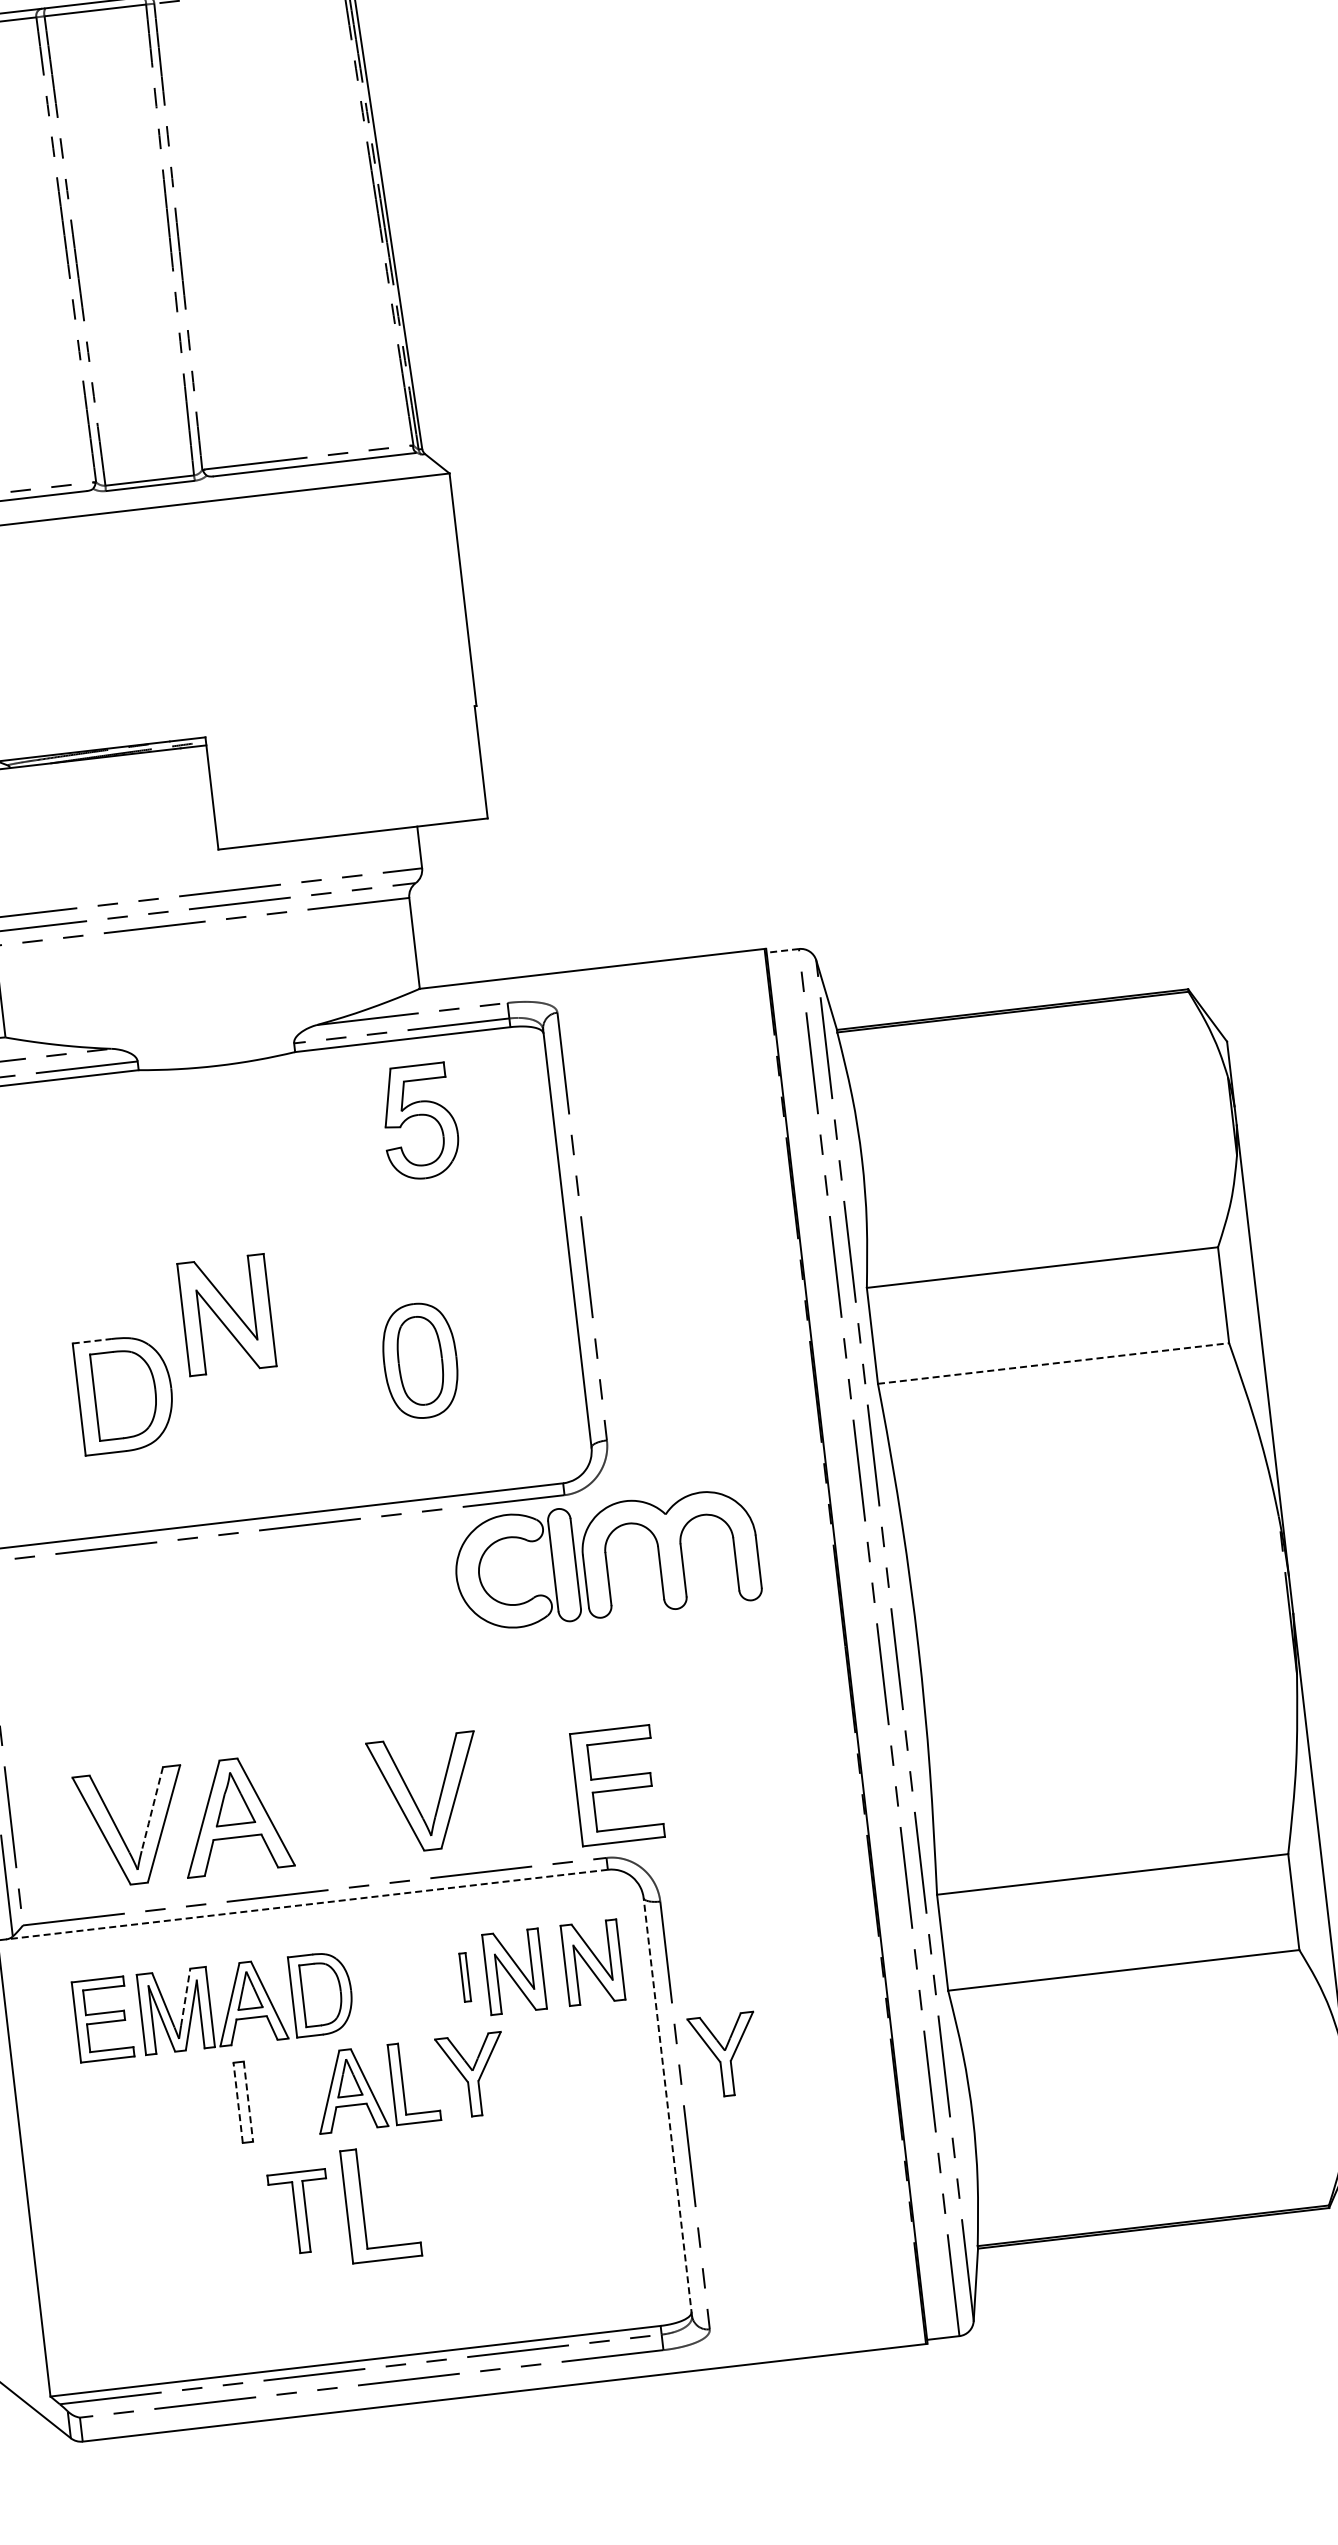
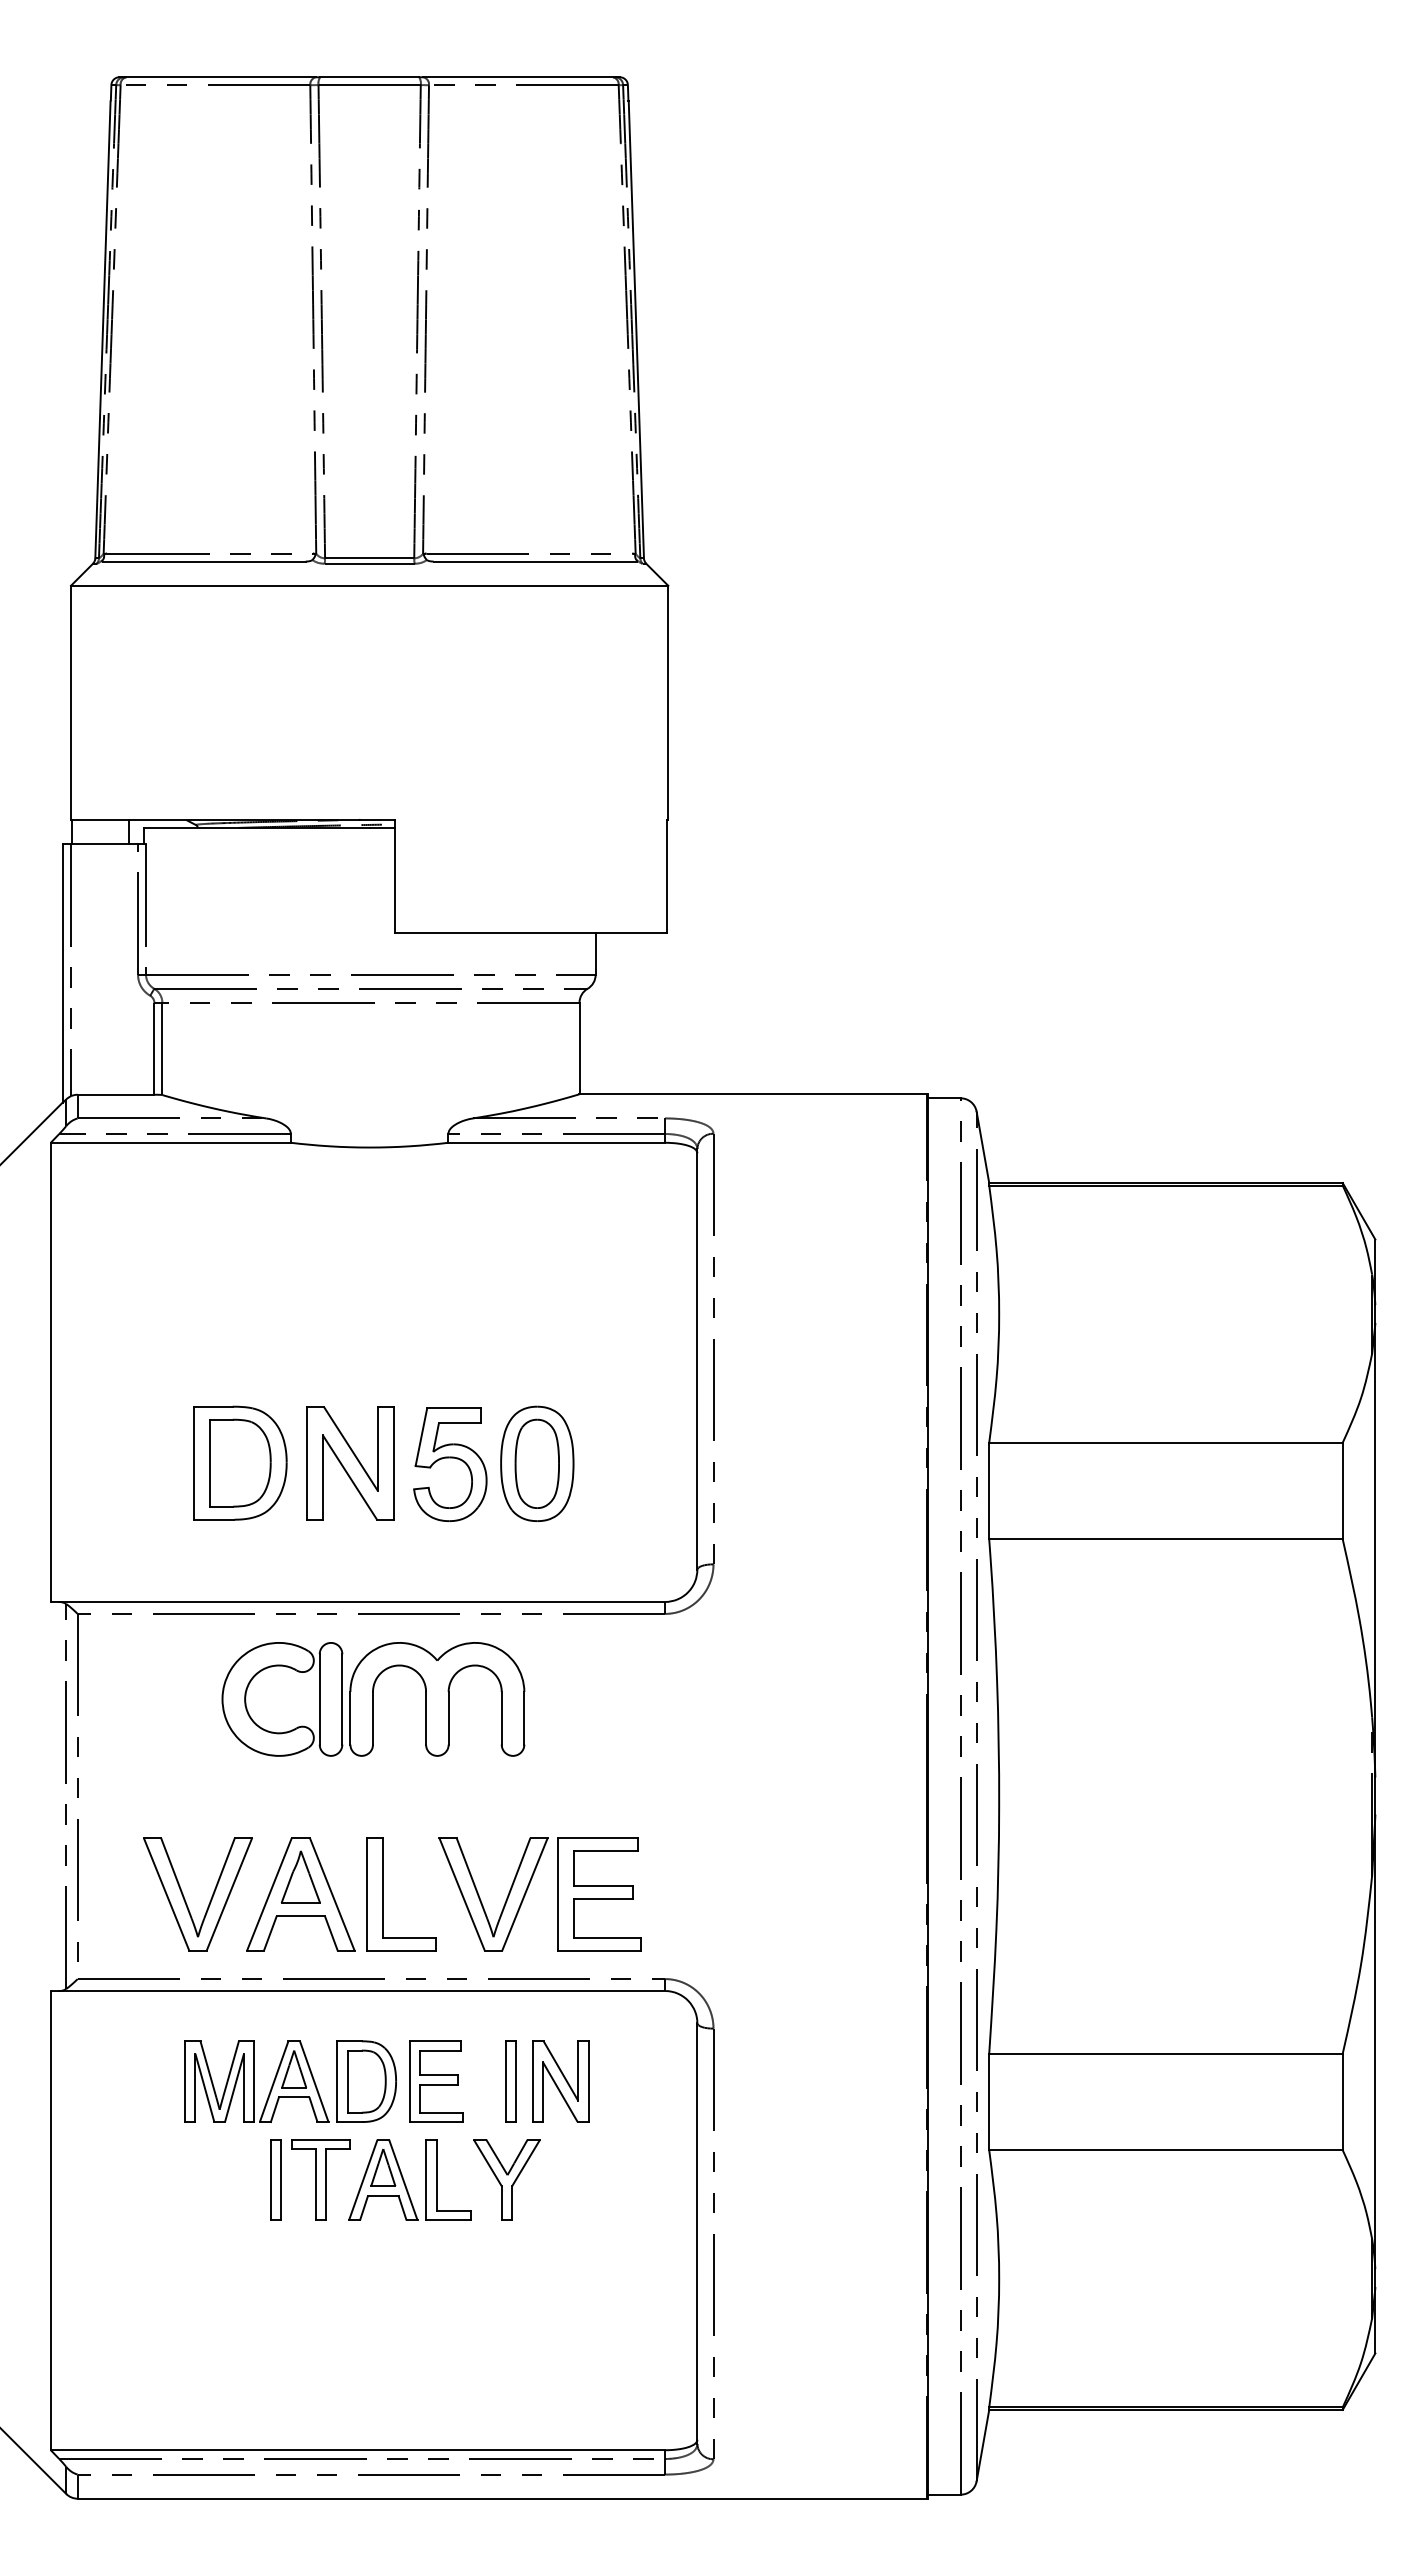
line: (781, 951) -> (943, 1098), dashed -> solid
part: (420, 1121) -> (450, 1464), moved
part: (227, 1315) -> (350, 1463), moved
line: (92, 1341) -> (213, 1406), dashed -> solid
line: (1053, 1363) -> (1165, 1539), dashed -> solid
part: (606, 1560) -> (373, 1699), moved
part: (617, 1785) -> (599, 1894), moved
line: (152, 1809) -> (219, 1878), dashed -> solid
line: (307, 1905) -> (362, 1991), dashed -> solid
part: (592, 1962) -> (639, 2081), removed
part: (464, 1977) -> (510, 2081), size x1.67
line: (185, 1997) -> (230, 2069), dashed -> solid
part: (103, 2019) -> (436, 2081), moved
part: (724, 2055) -> (759, 2188), removed
line: (238, 2102) -> (271, 2179), dashed -> solid
line: (248, 2102) -> (281, 2180), dashed -> solid
line: (667, 2106) -> (697, 2233), dashed -> solid
part: (363, 2205) -> (383, 1894), moved
part: (300, 2211) -> (320, 2179), moved

